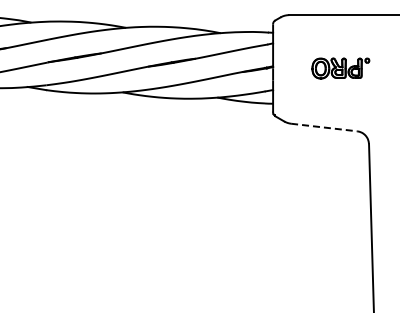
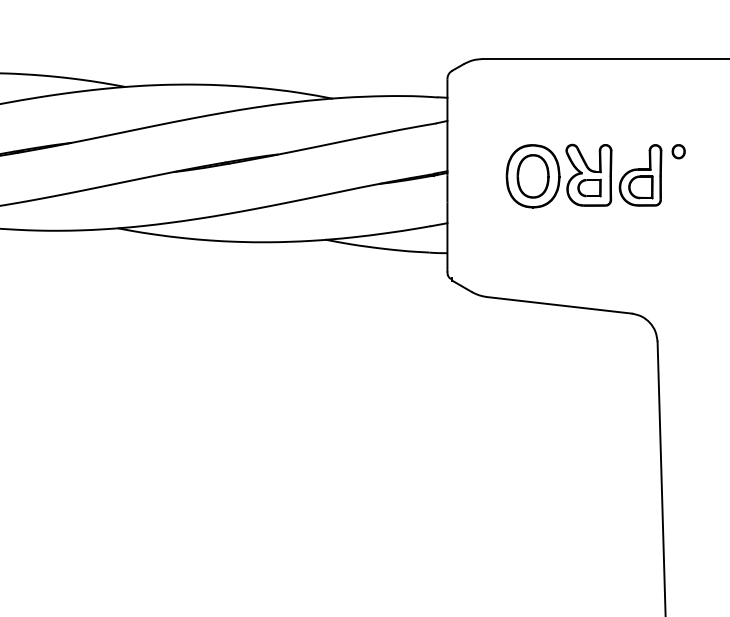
part: (340, 68) -> (595, 176), size x1.43
line: (324, 127) -> (560, 305), dashed -> solid

